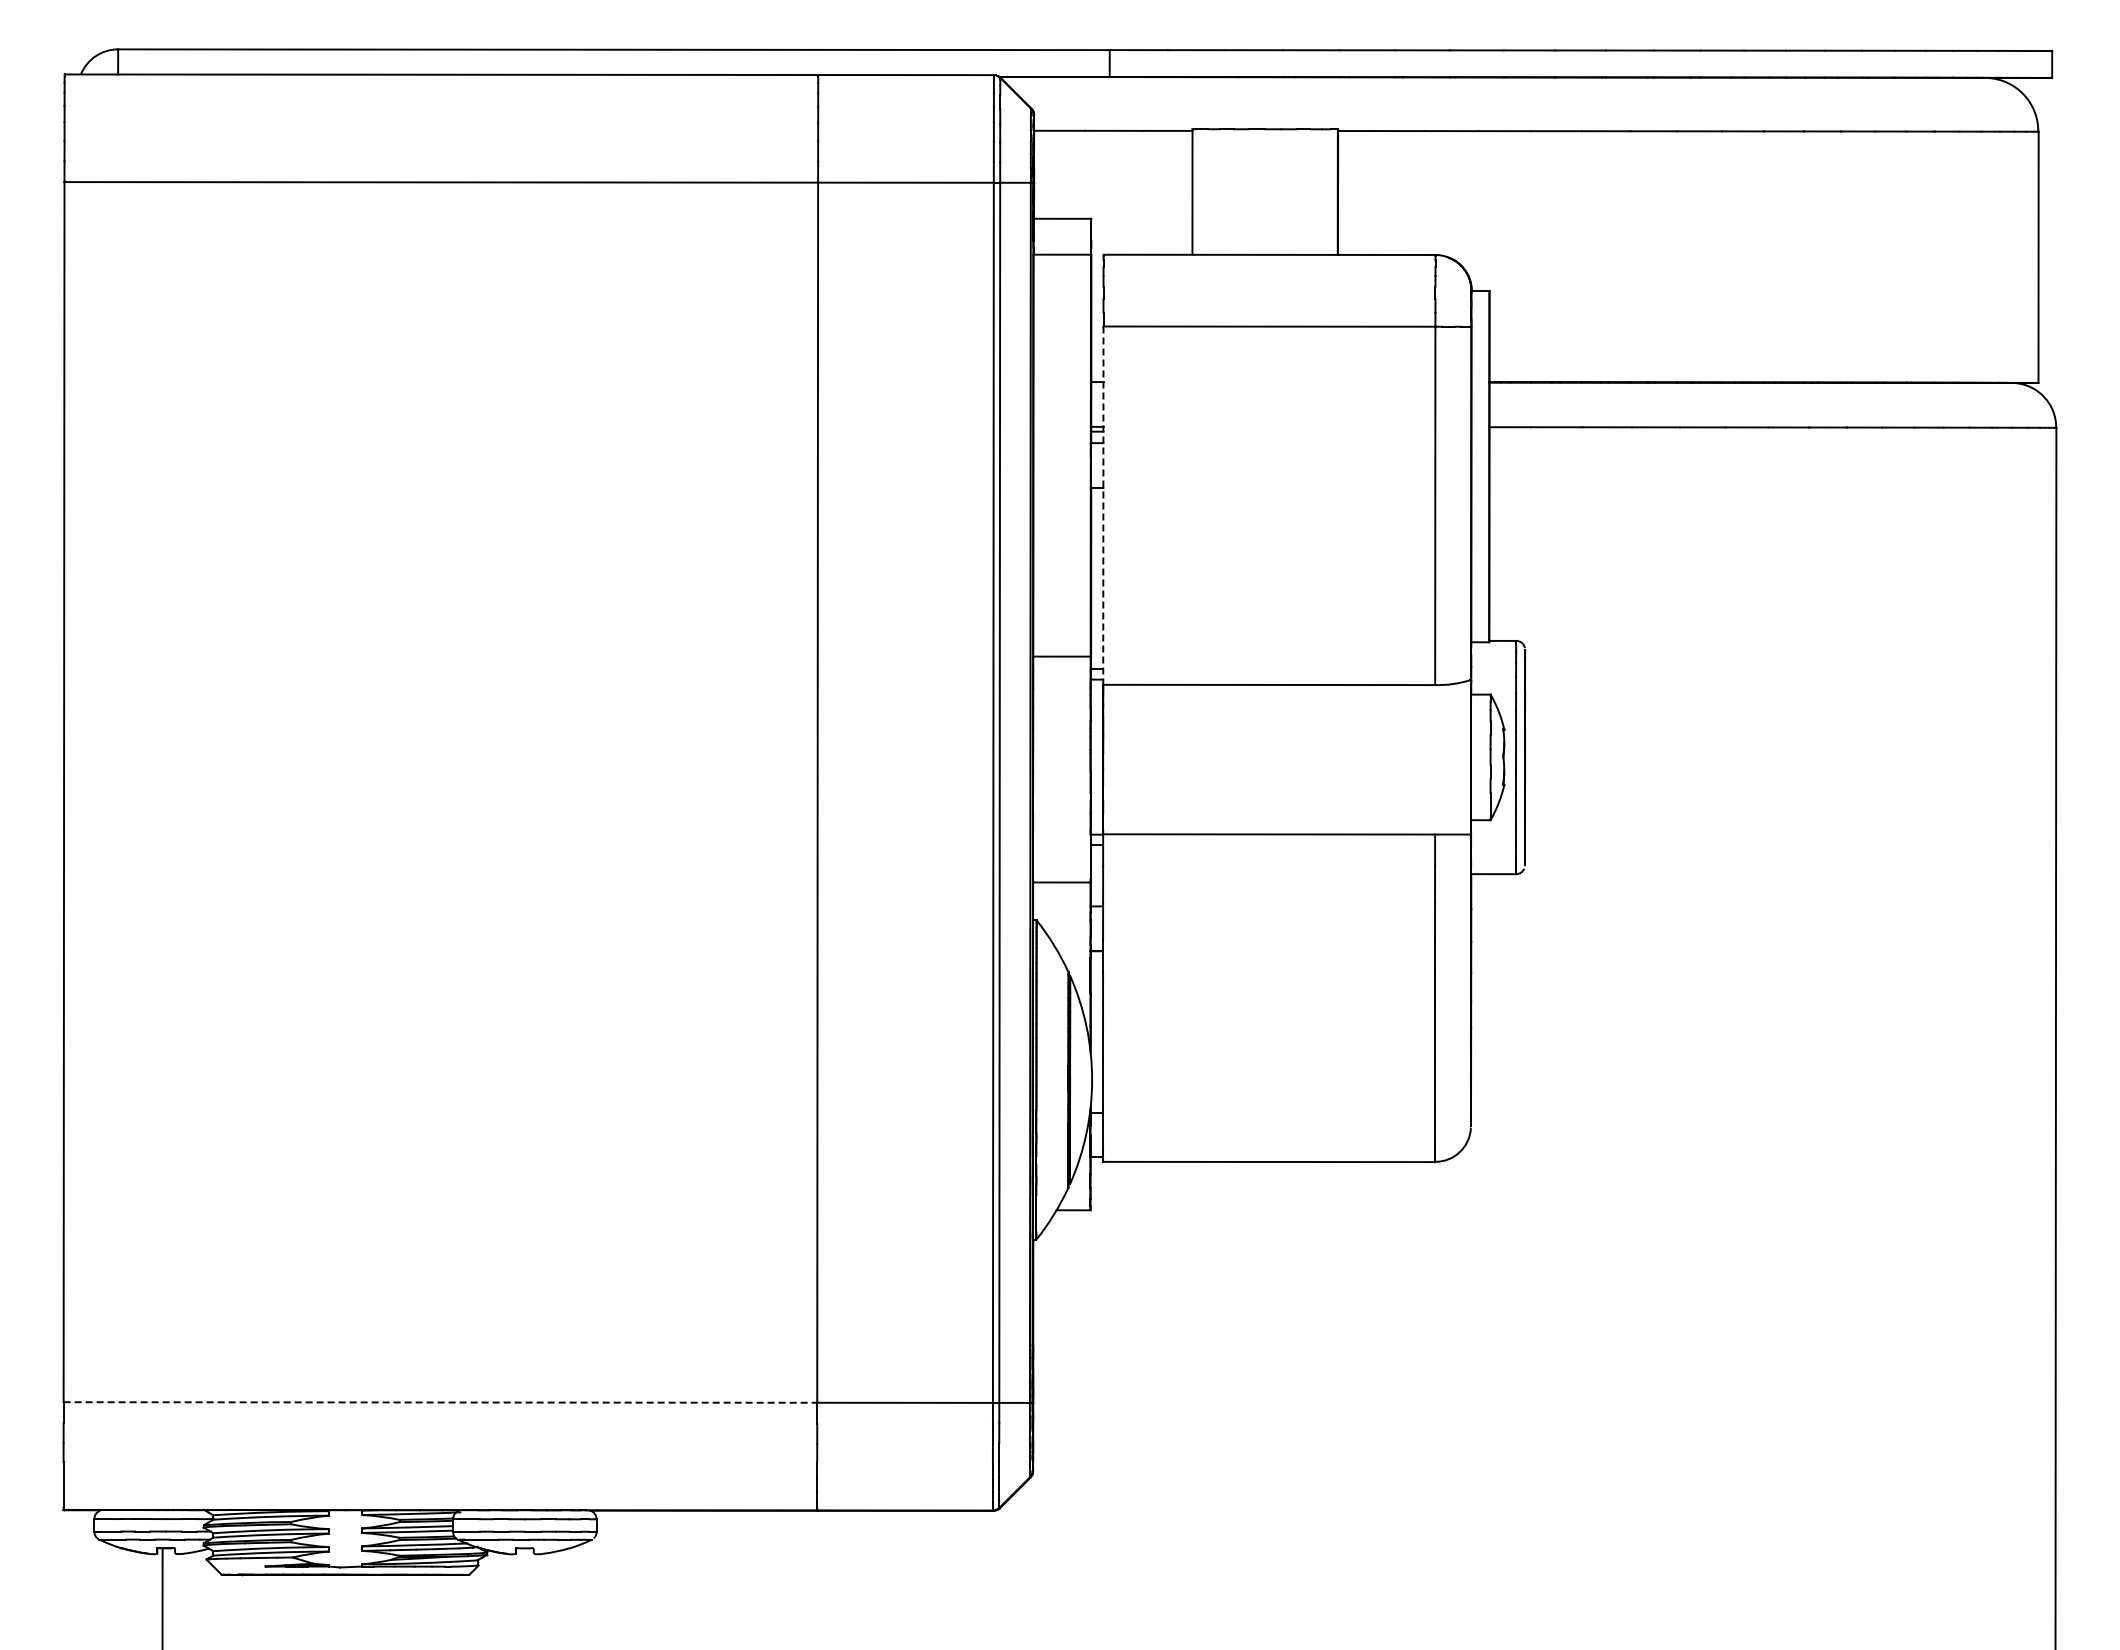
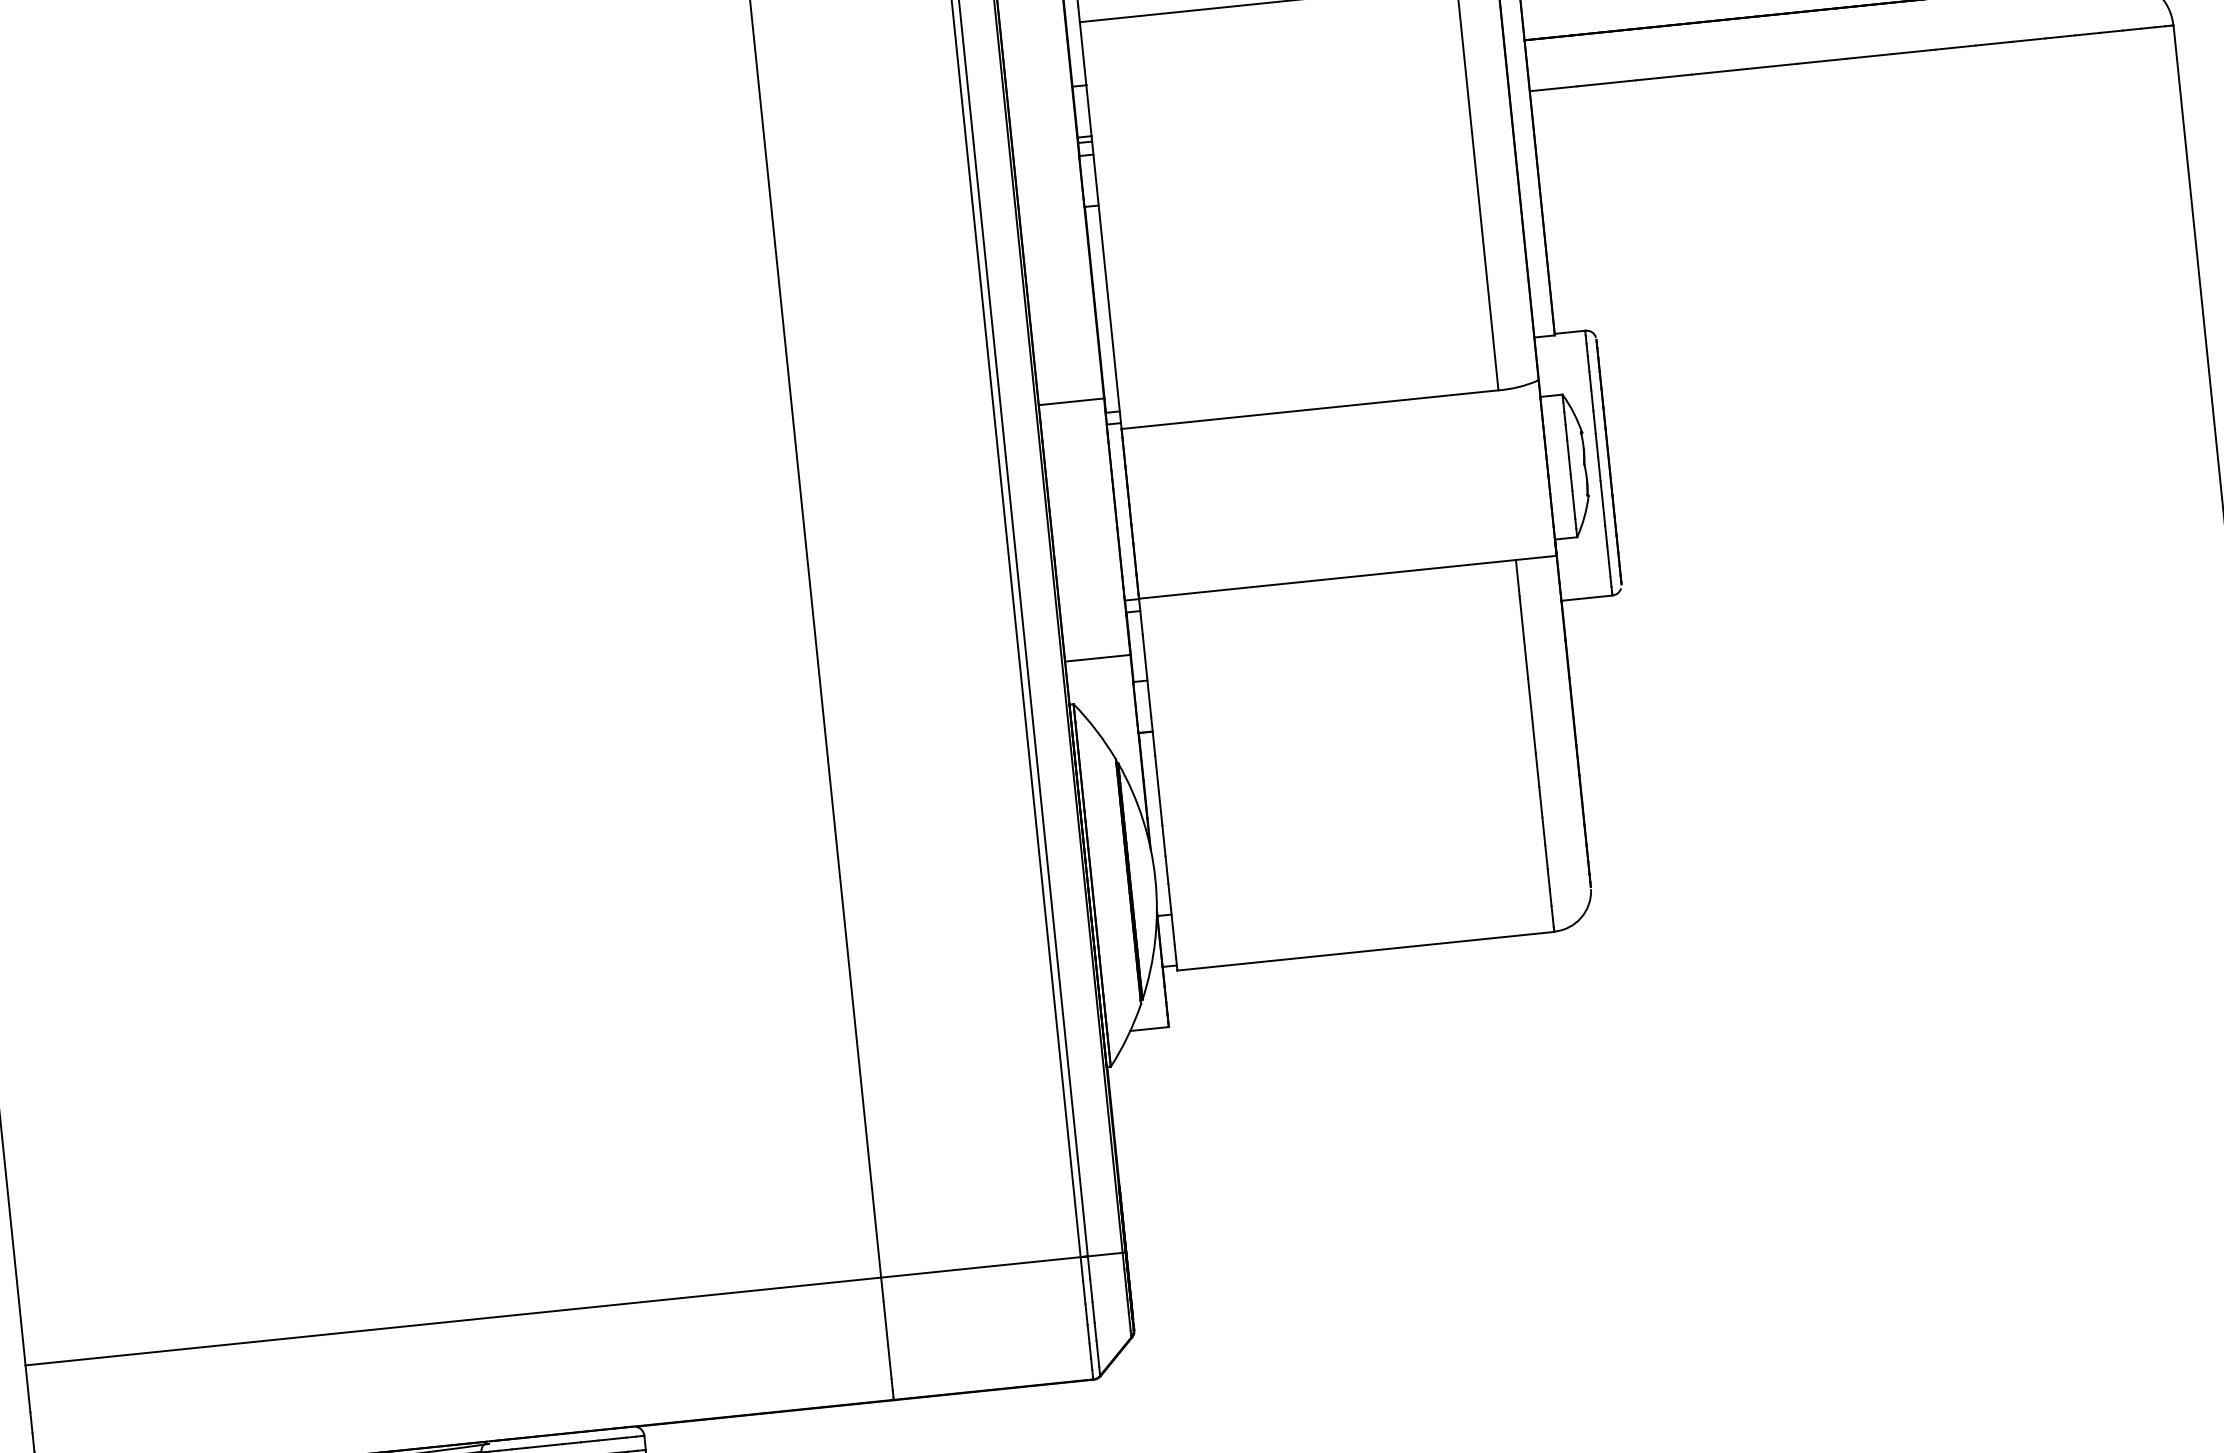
line: (1103, 506) -> (1100, 226), dashed -> solid
line: (440, 1402) -> (453, 1321), dashed -> solid

